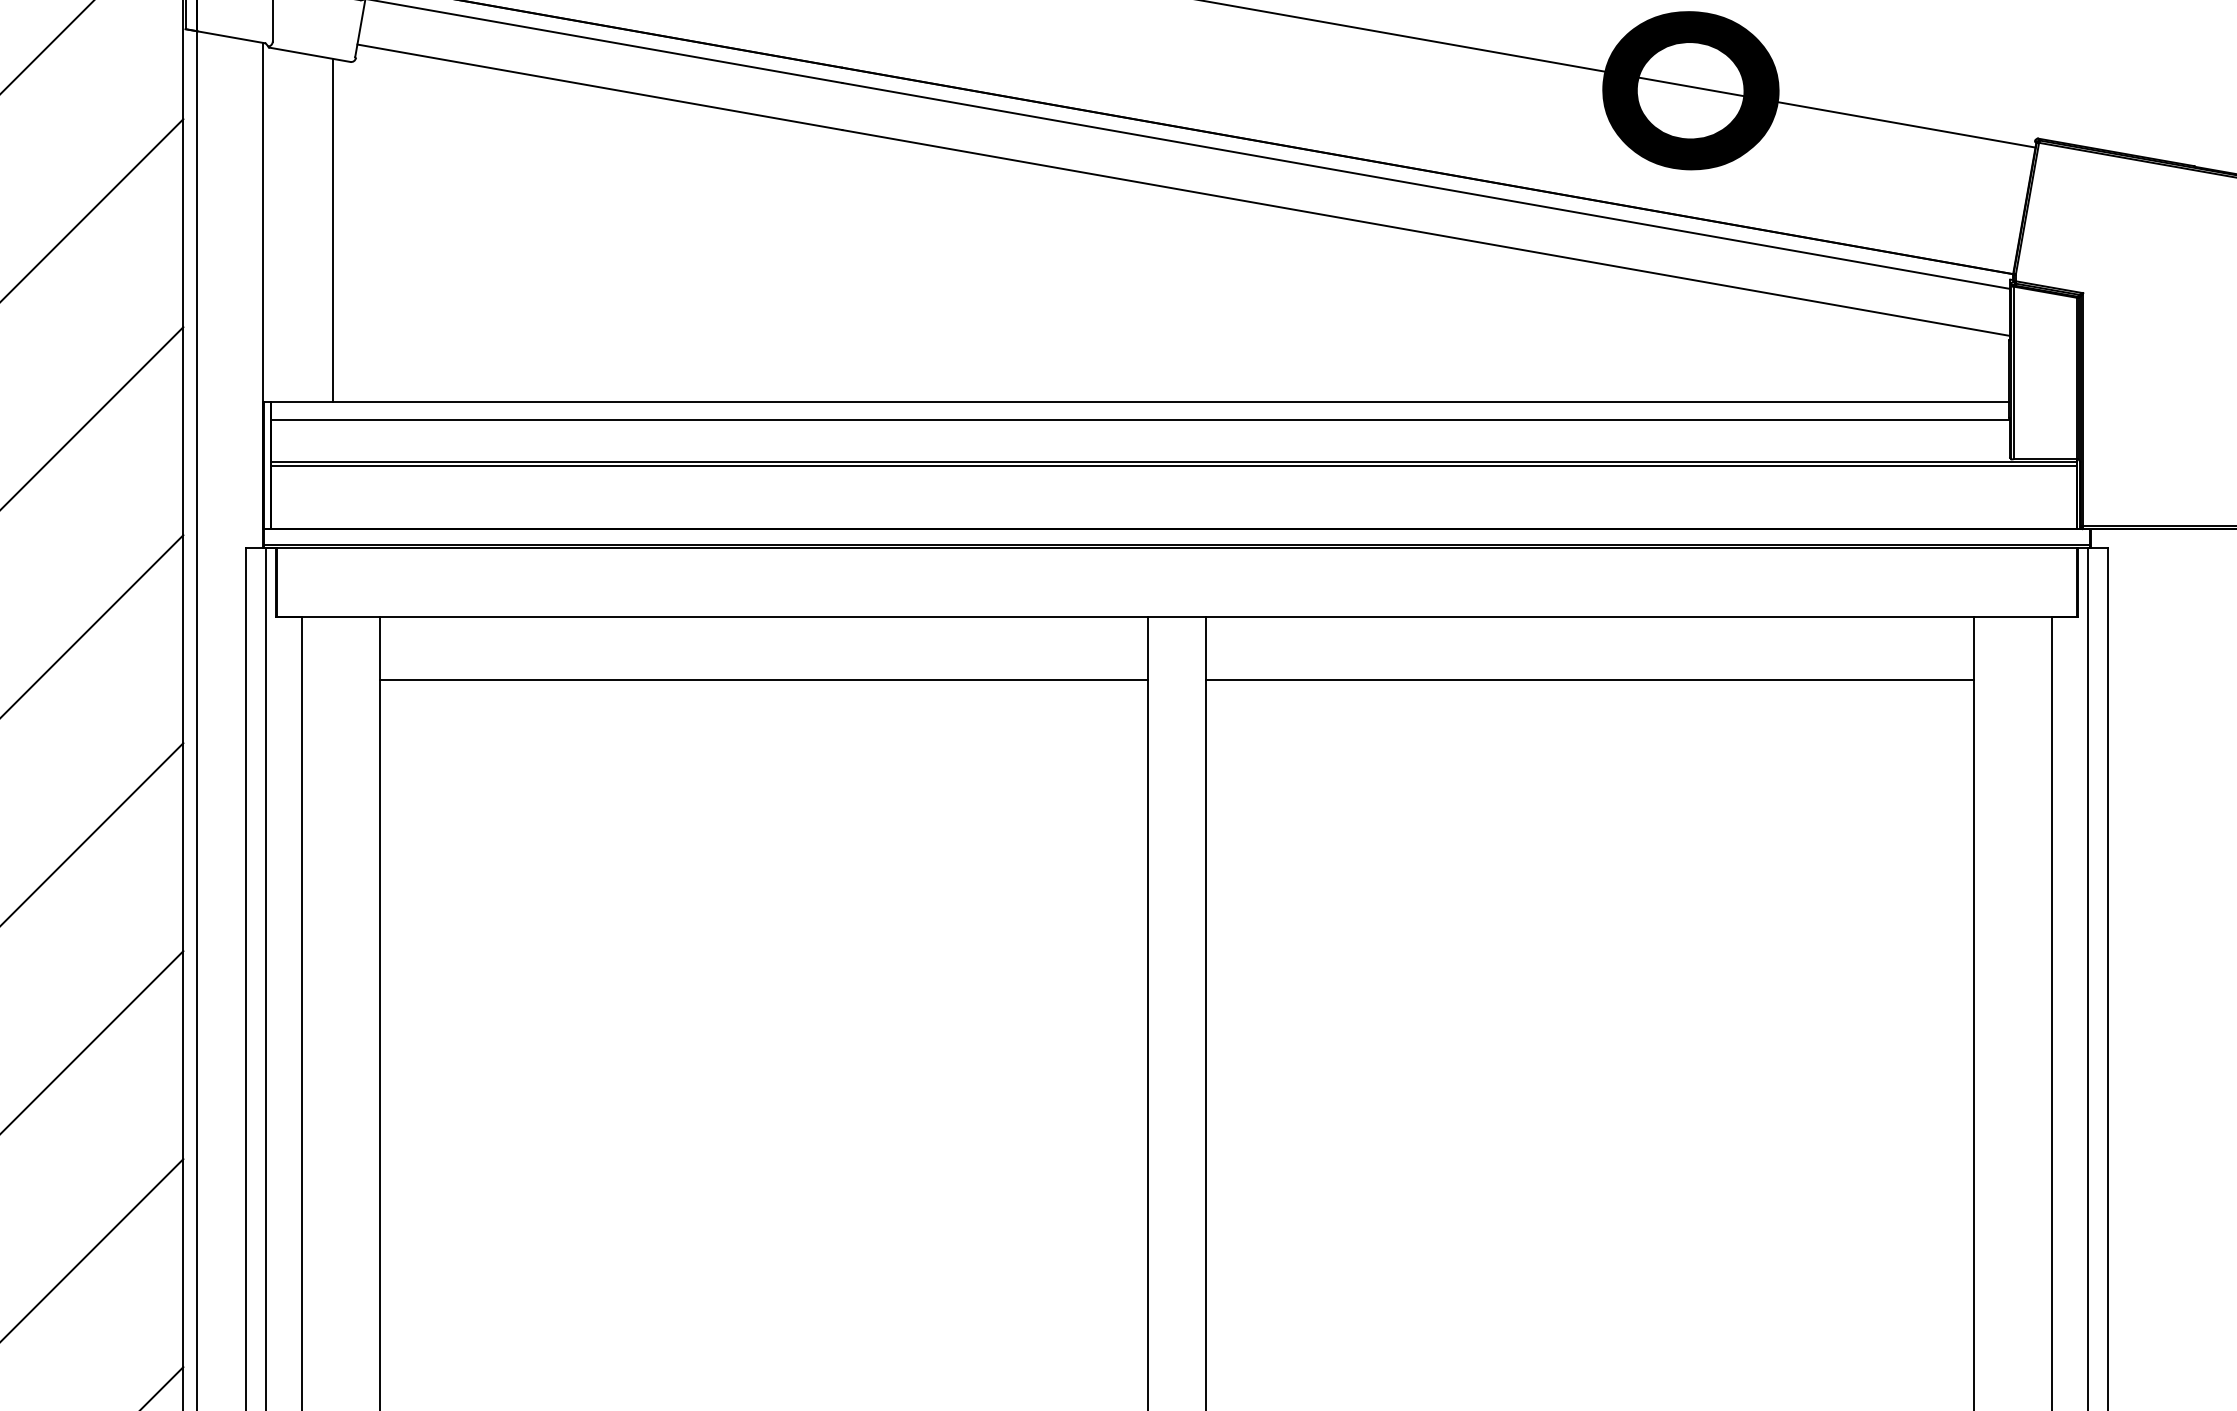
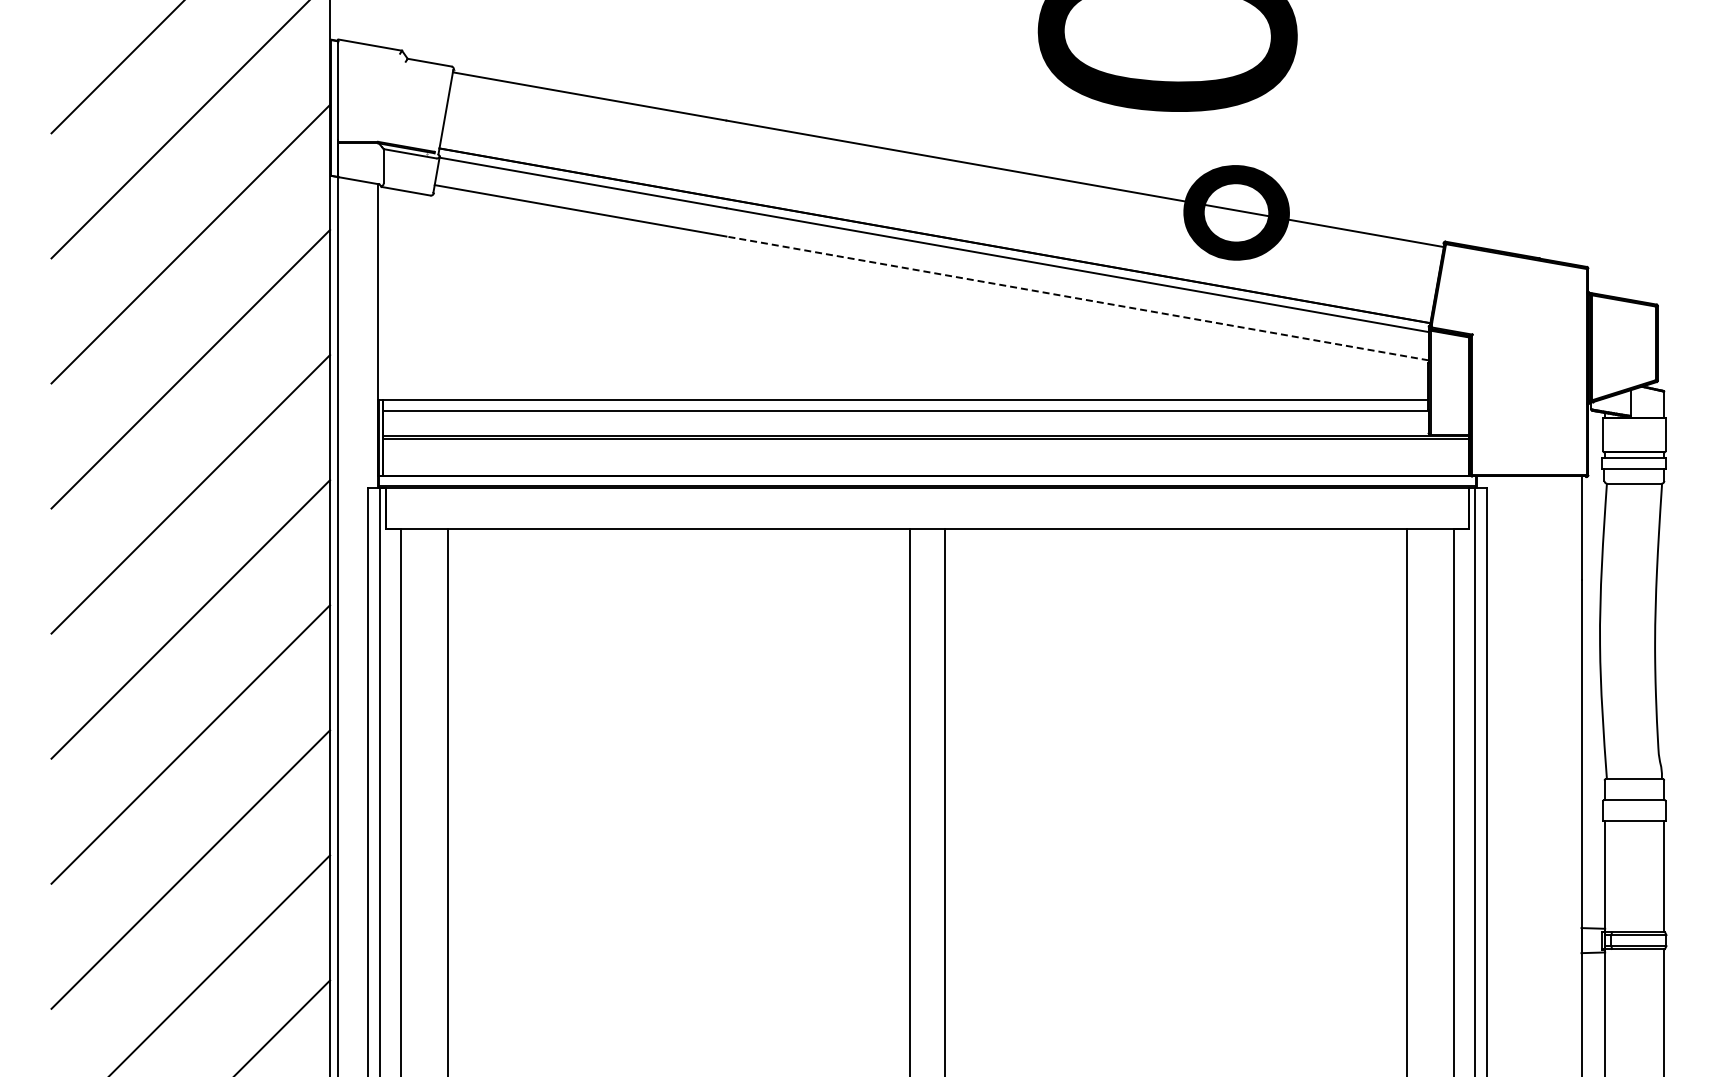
line: (332, 229) -> (419, 296), removed
line: (1426, 233) -> (1077, 298), solid -> dashed
line: (764, 678) -> (679, 566), removed
line: (1589, 678) -> (1175, 566), removed

